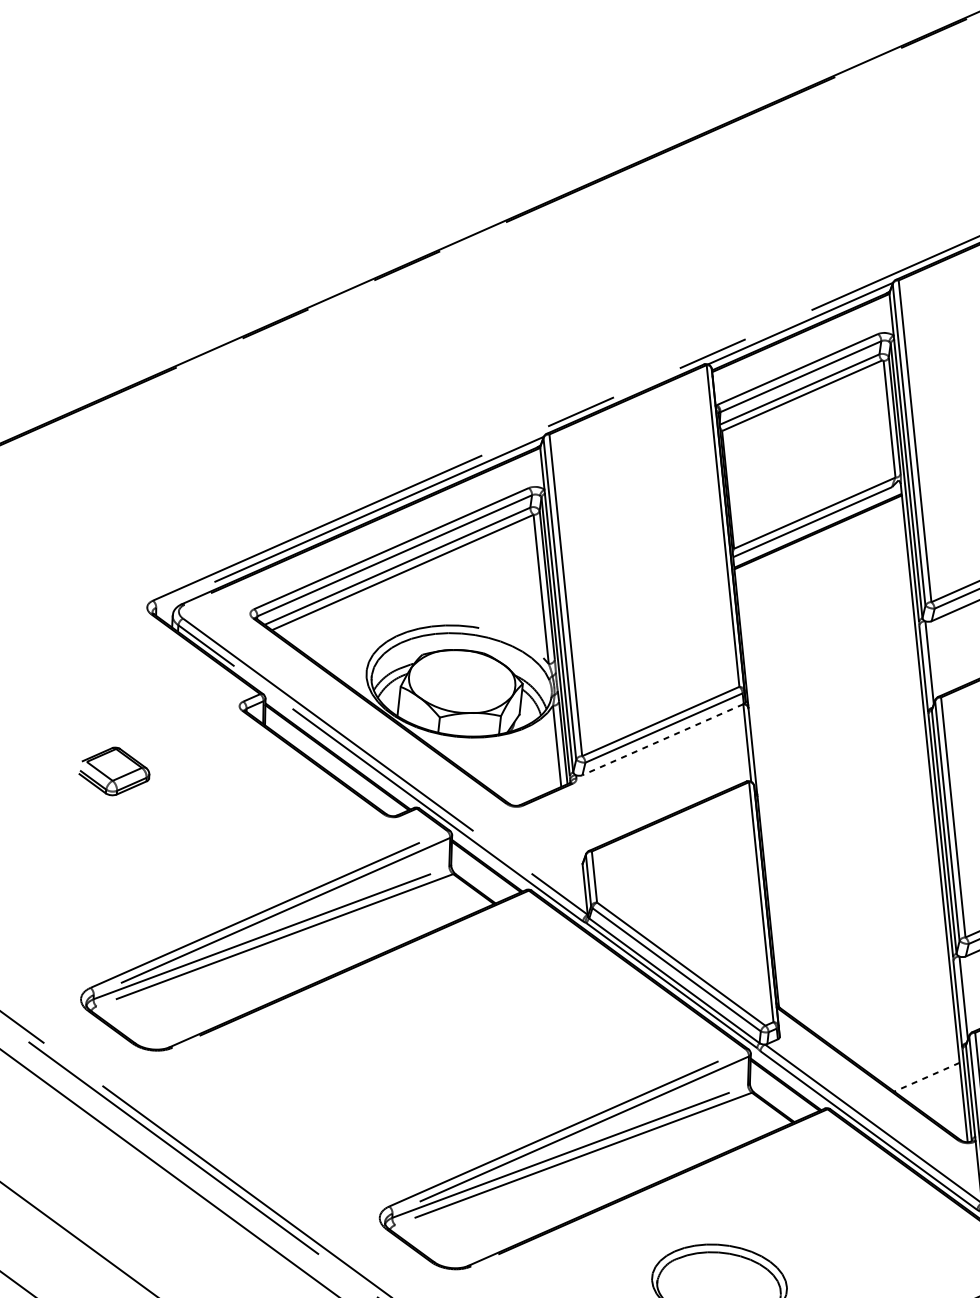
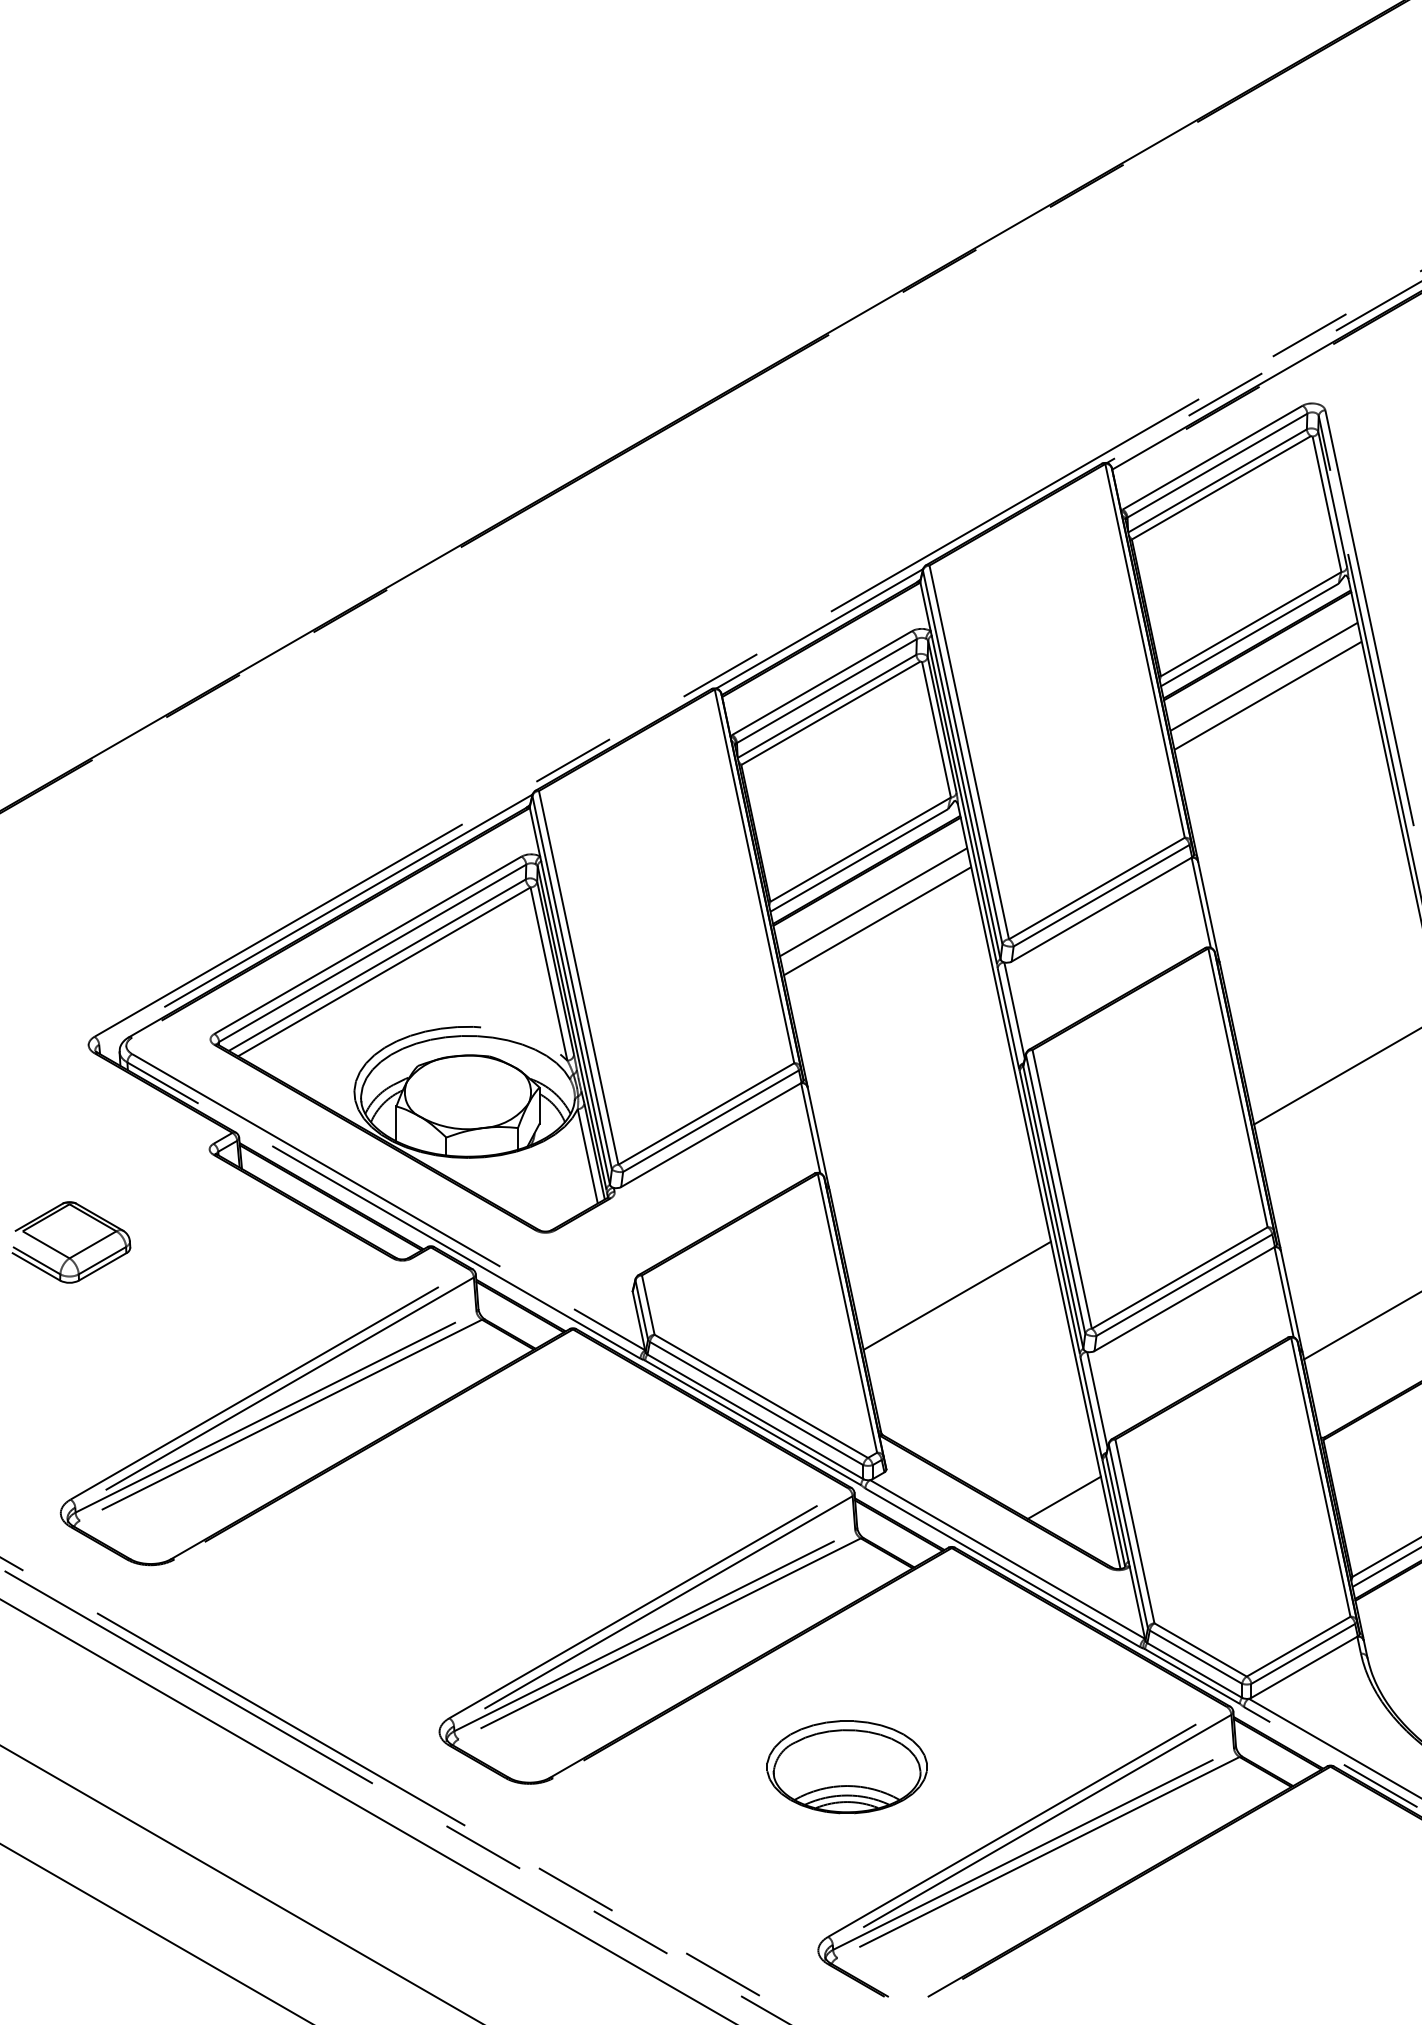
line: (820, 558) -> (873, 902), added
line: (822, 575) -> (877, 921), added
line: (663, 740) -> (711, 1135), dashed -> solid
part: (114, 771) -> (71, 1242), size x1.43
line: (854, 897) -> (956, 1295), added
line: (926, 1077) -> (1063, 1498), dashed -> solid

